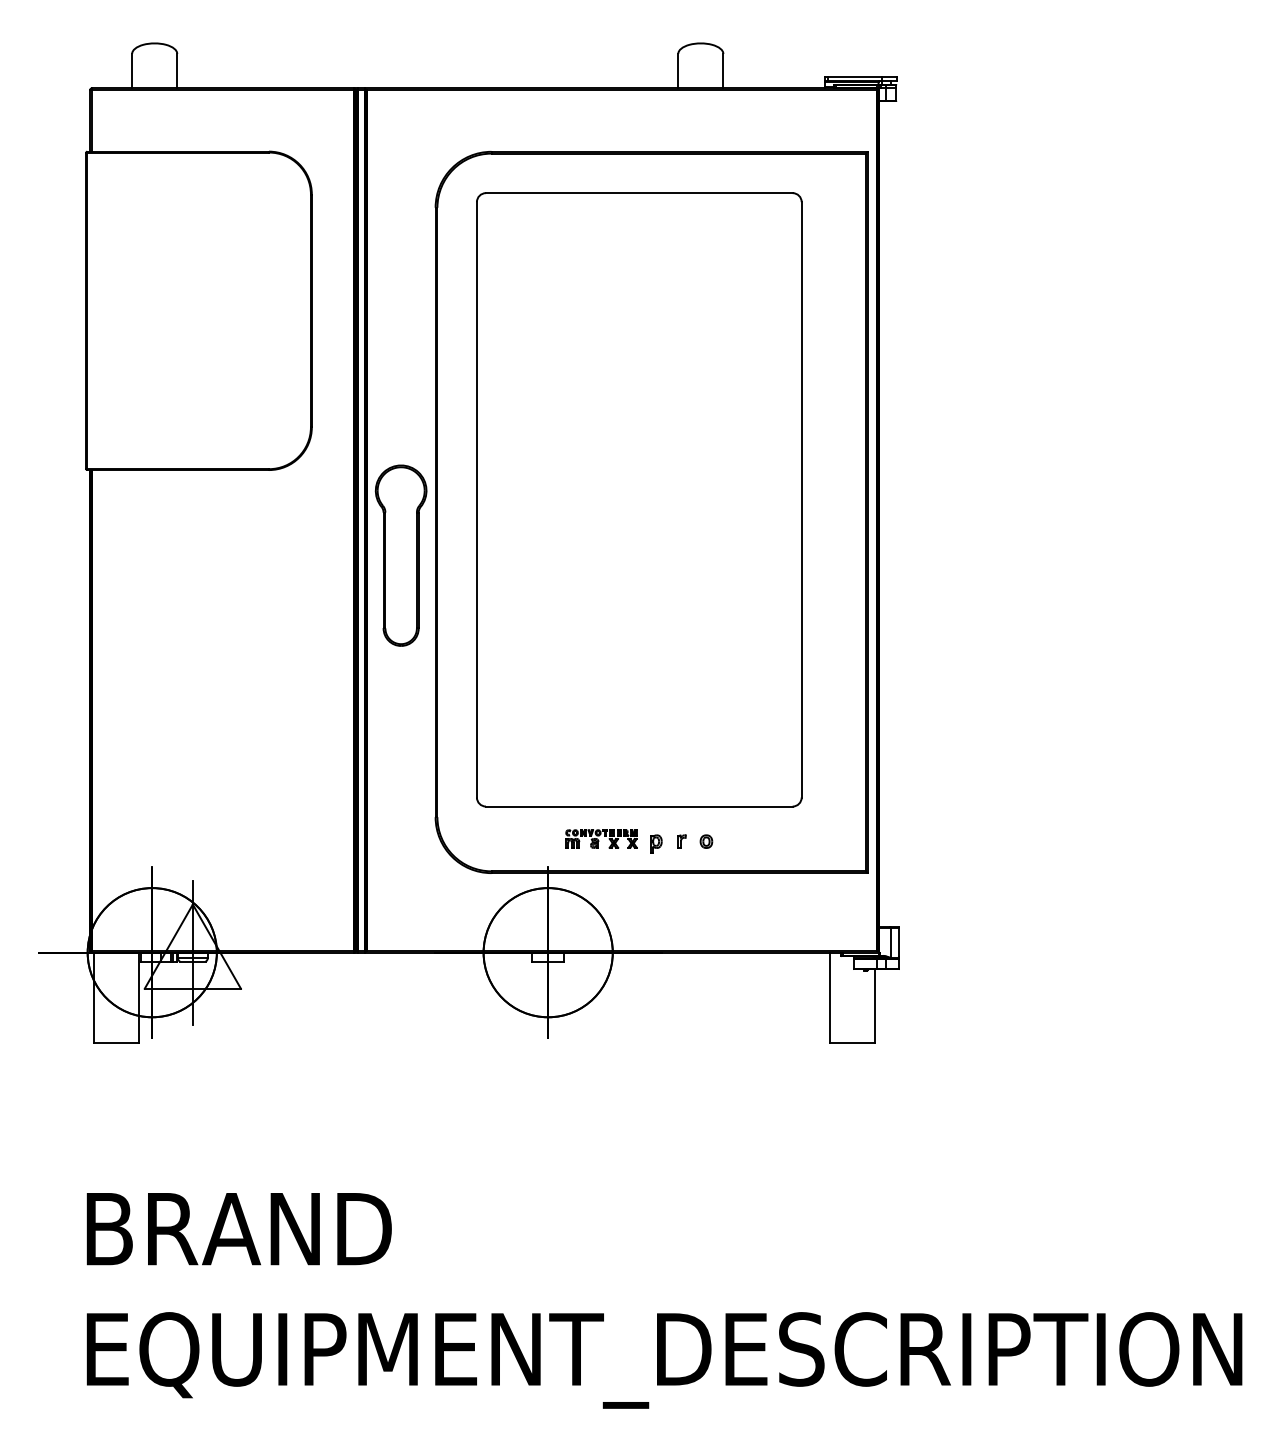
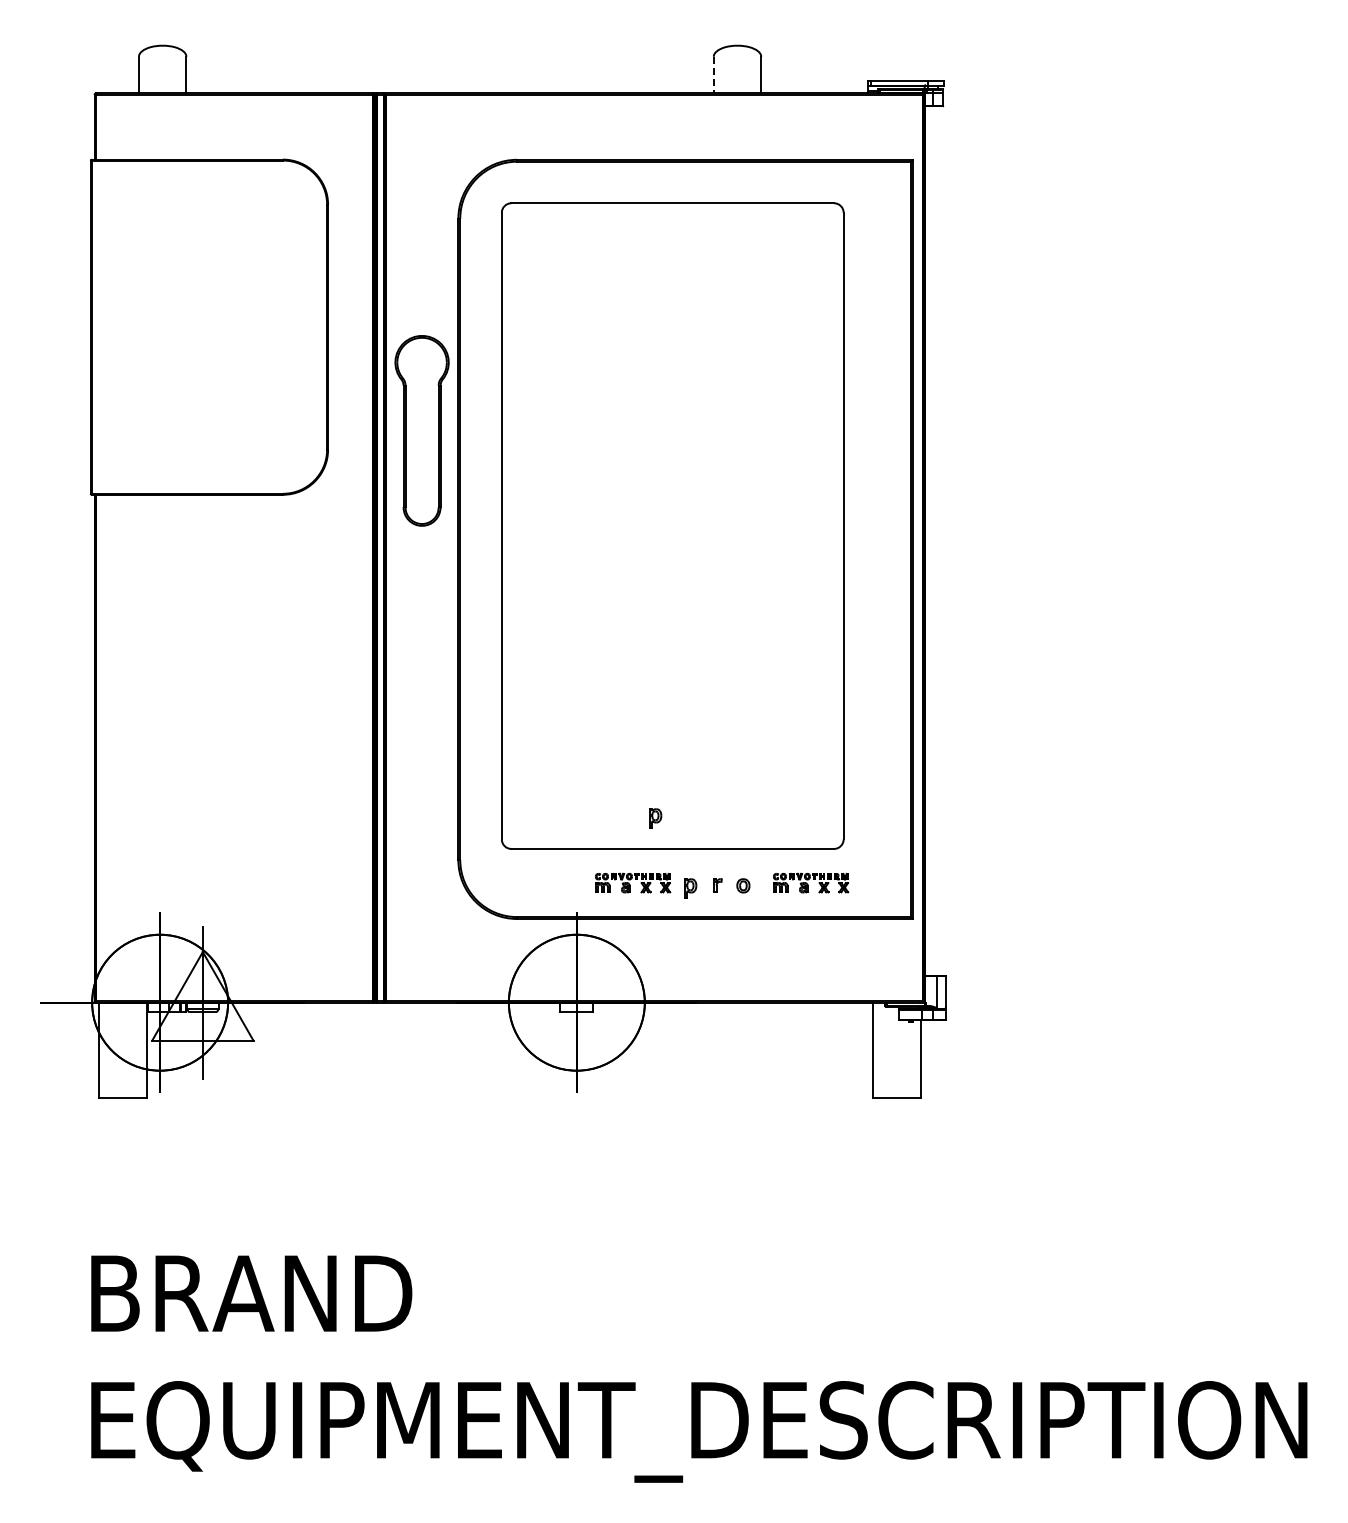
line: (678, 71) -> (713, 75), solid -> dashed
part: (400, 555) -> (421, 430), moved
part: (622, 777) -> (655, 818), added
part: (771, 838) -> (811, 882), added

